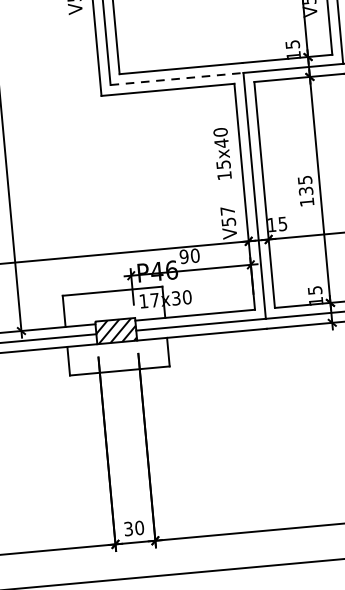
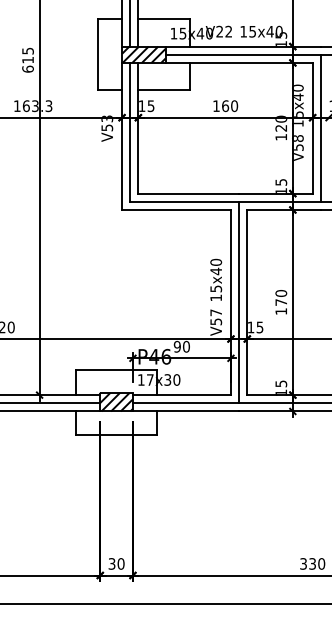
line: (177, 78) -> (185, 201), dashed -> solid
text: (222, 153) -> (216, 279), moved
text: (305, 185) -> (281, 297), 135 -> 170

